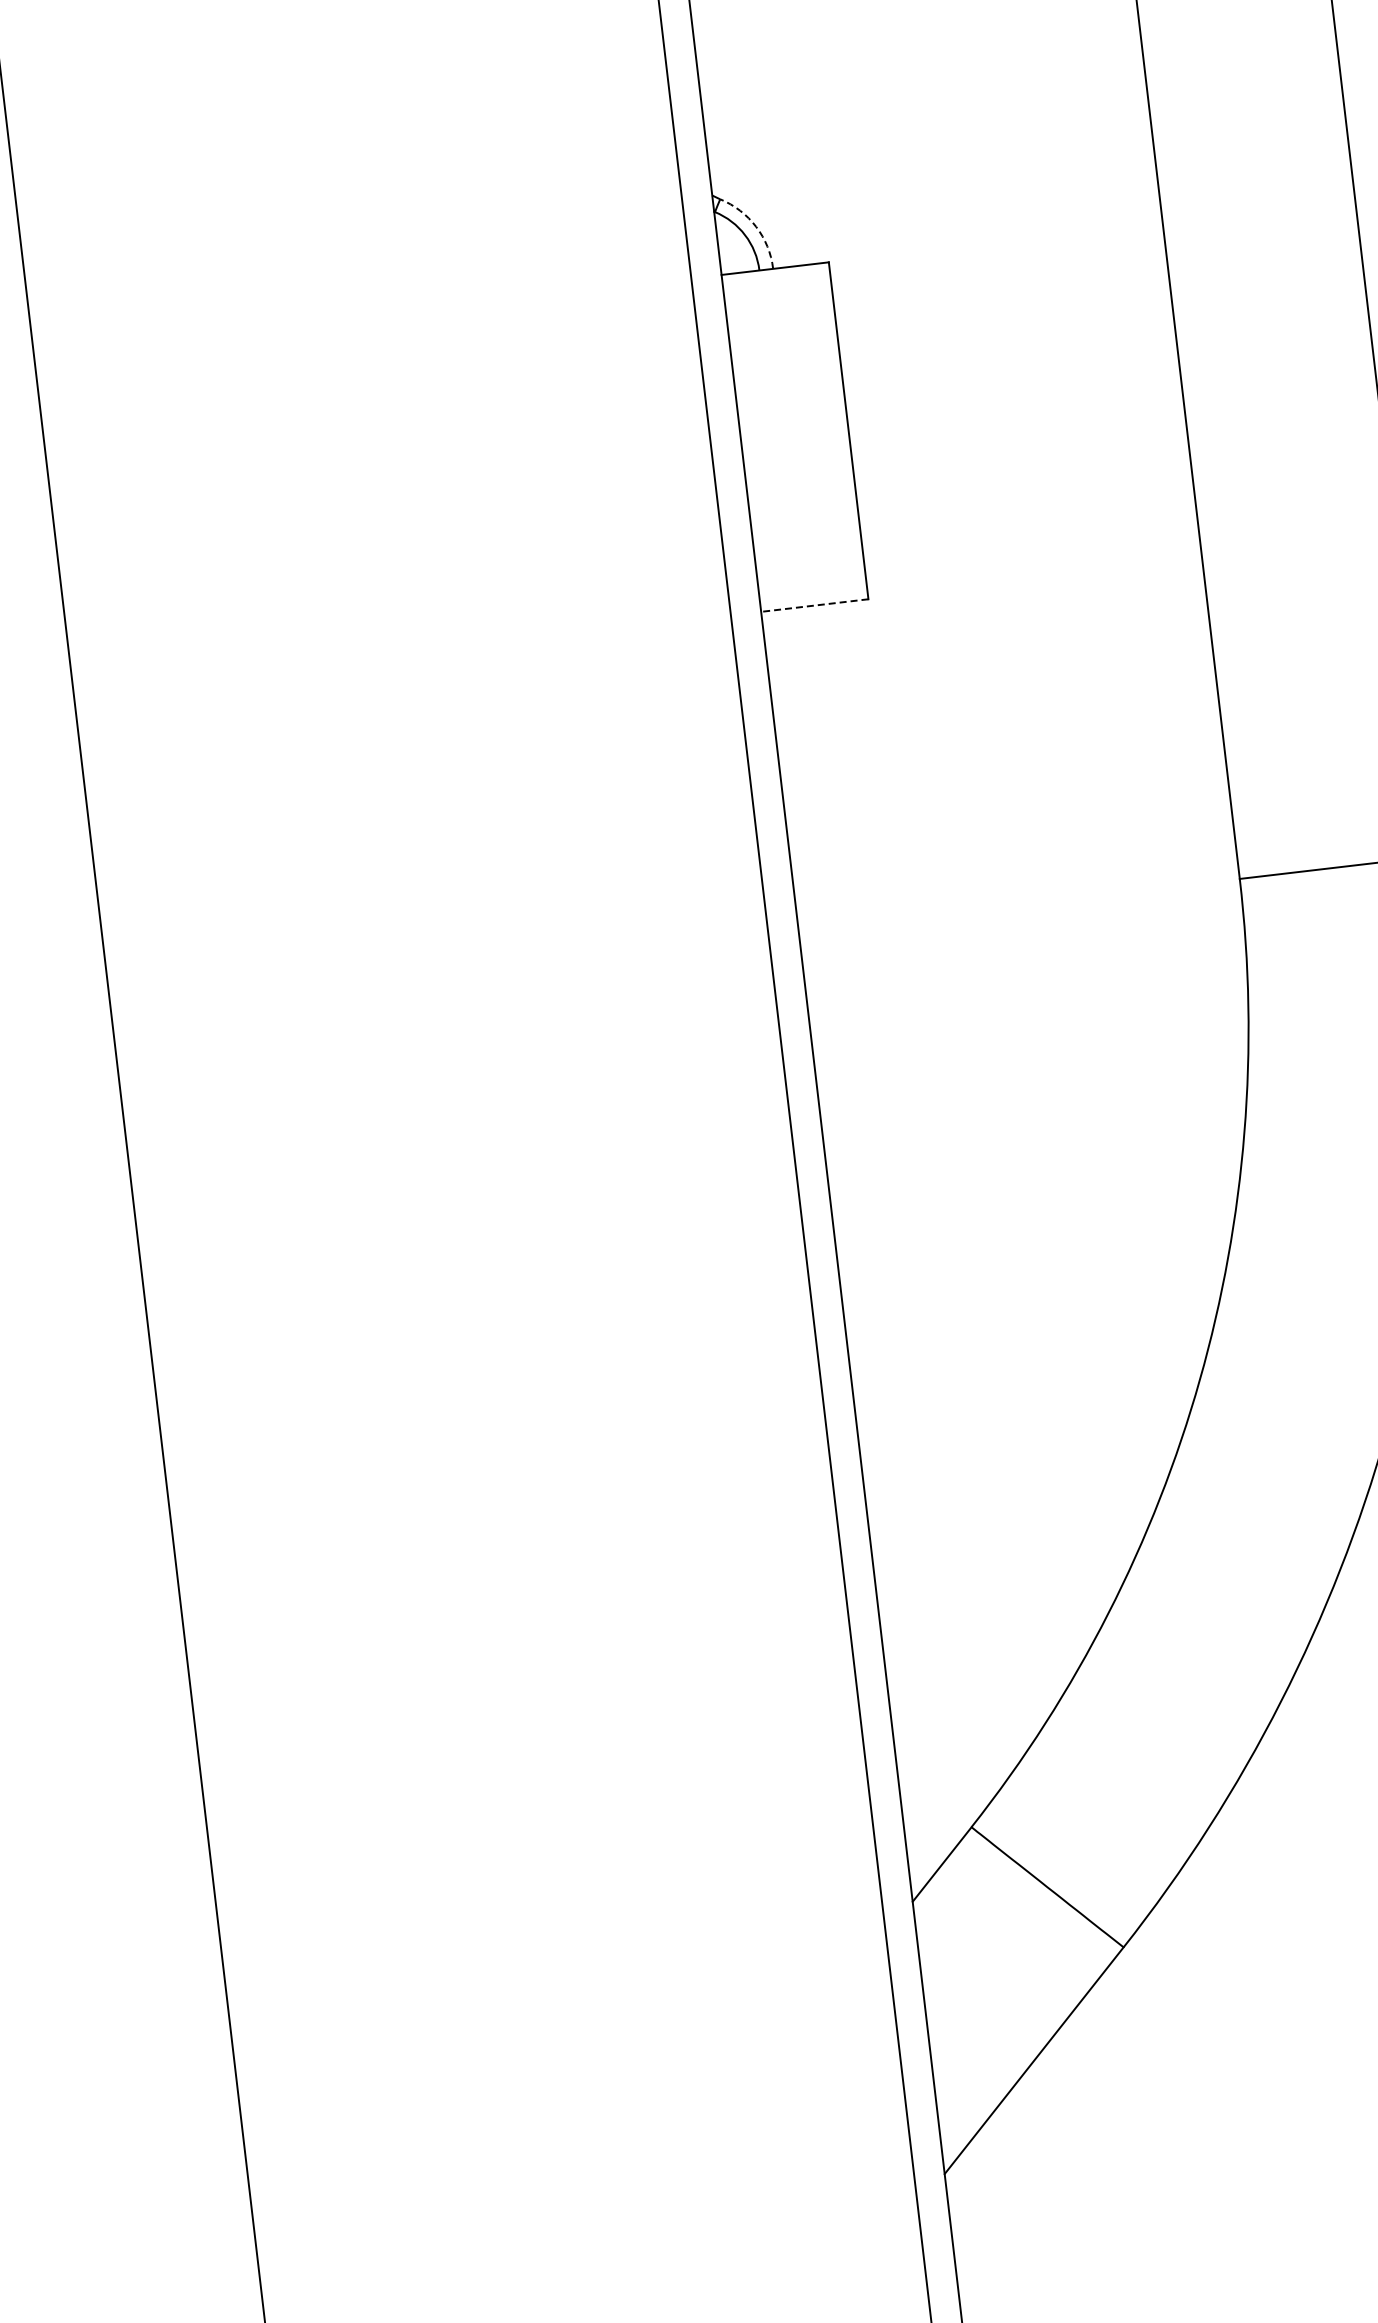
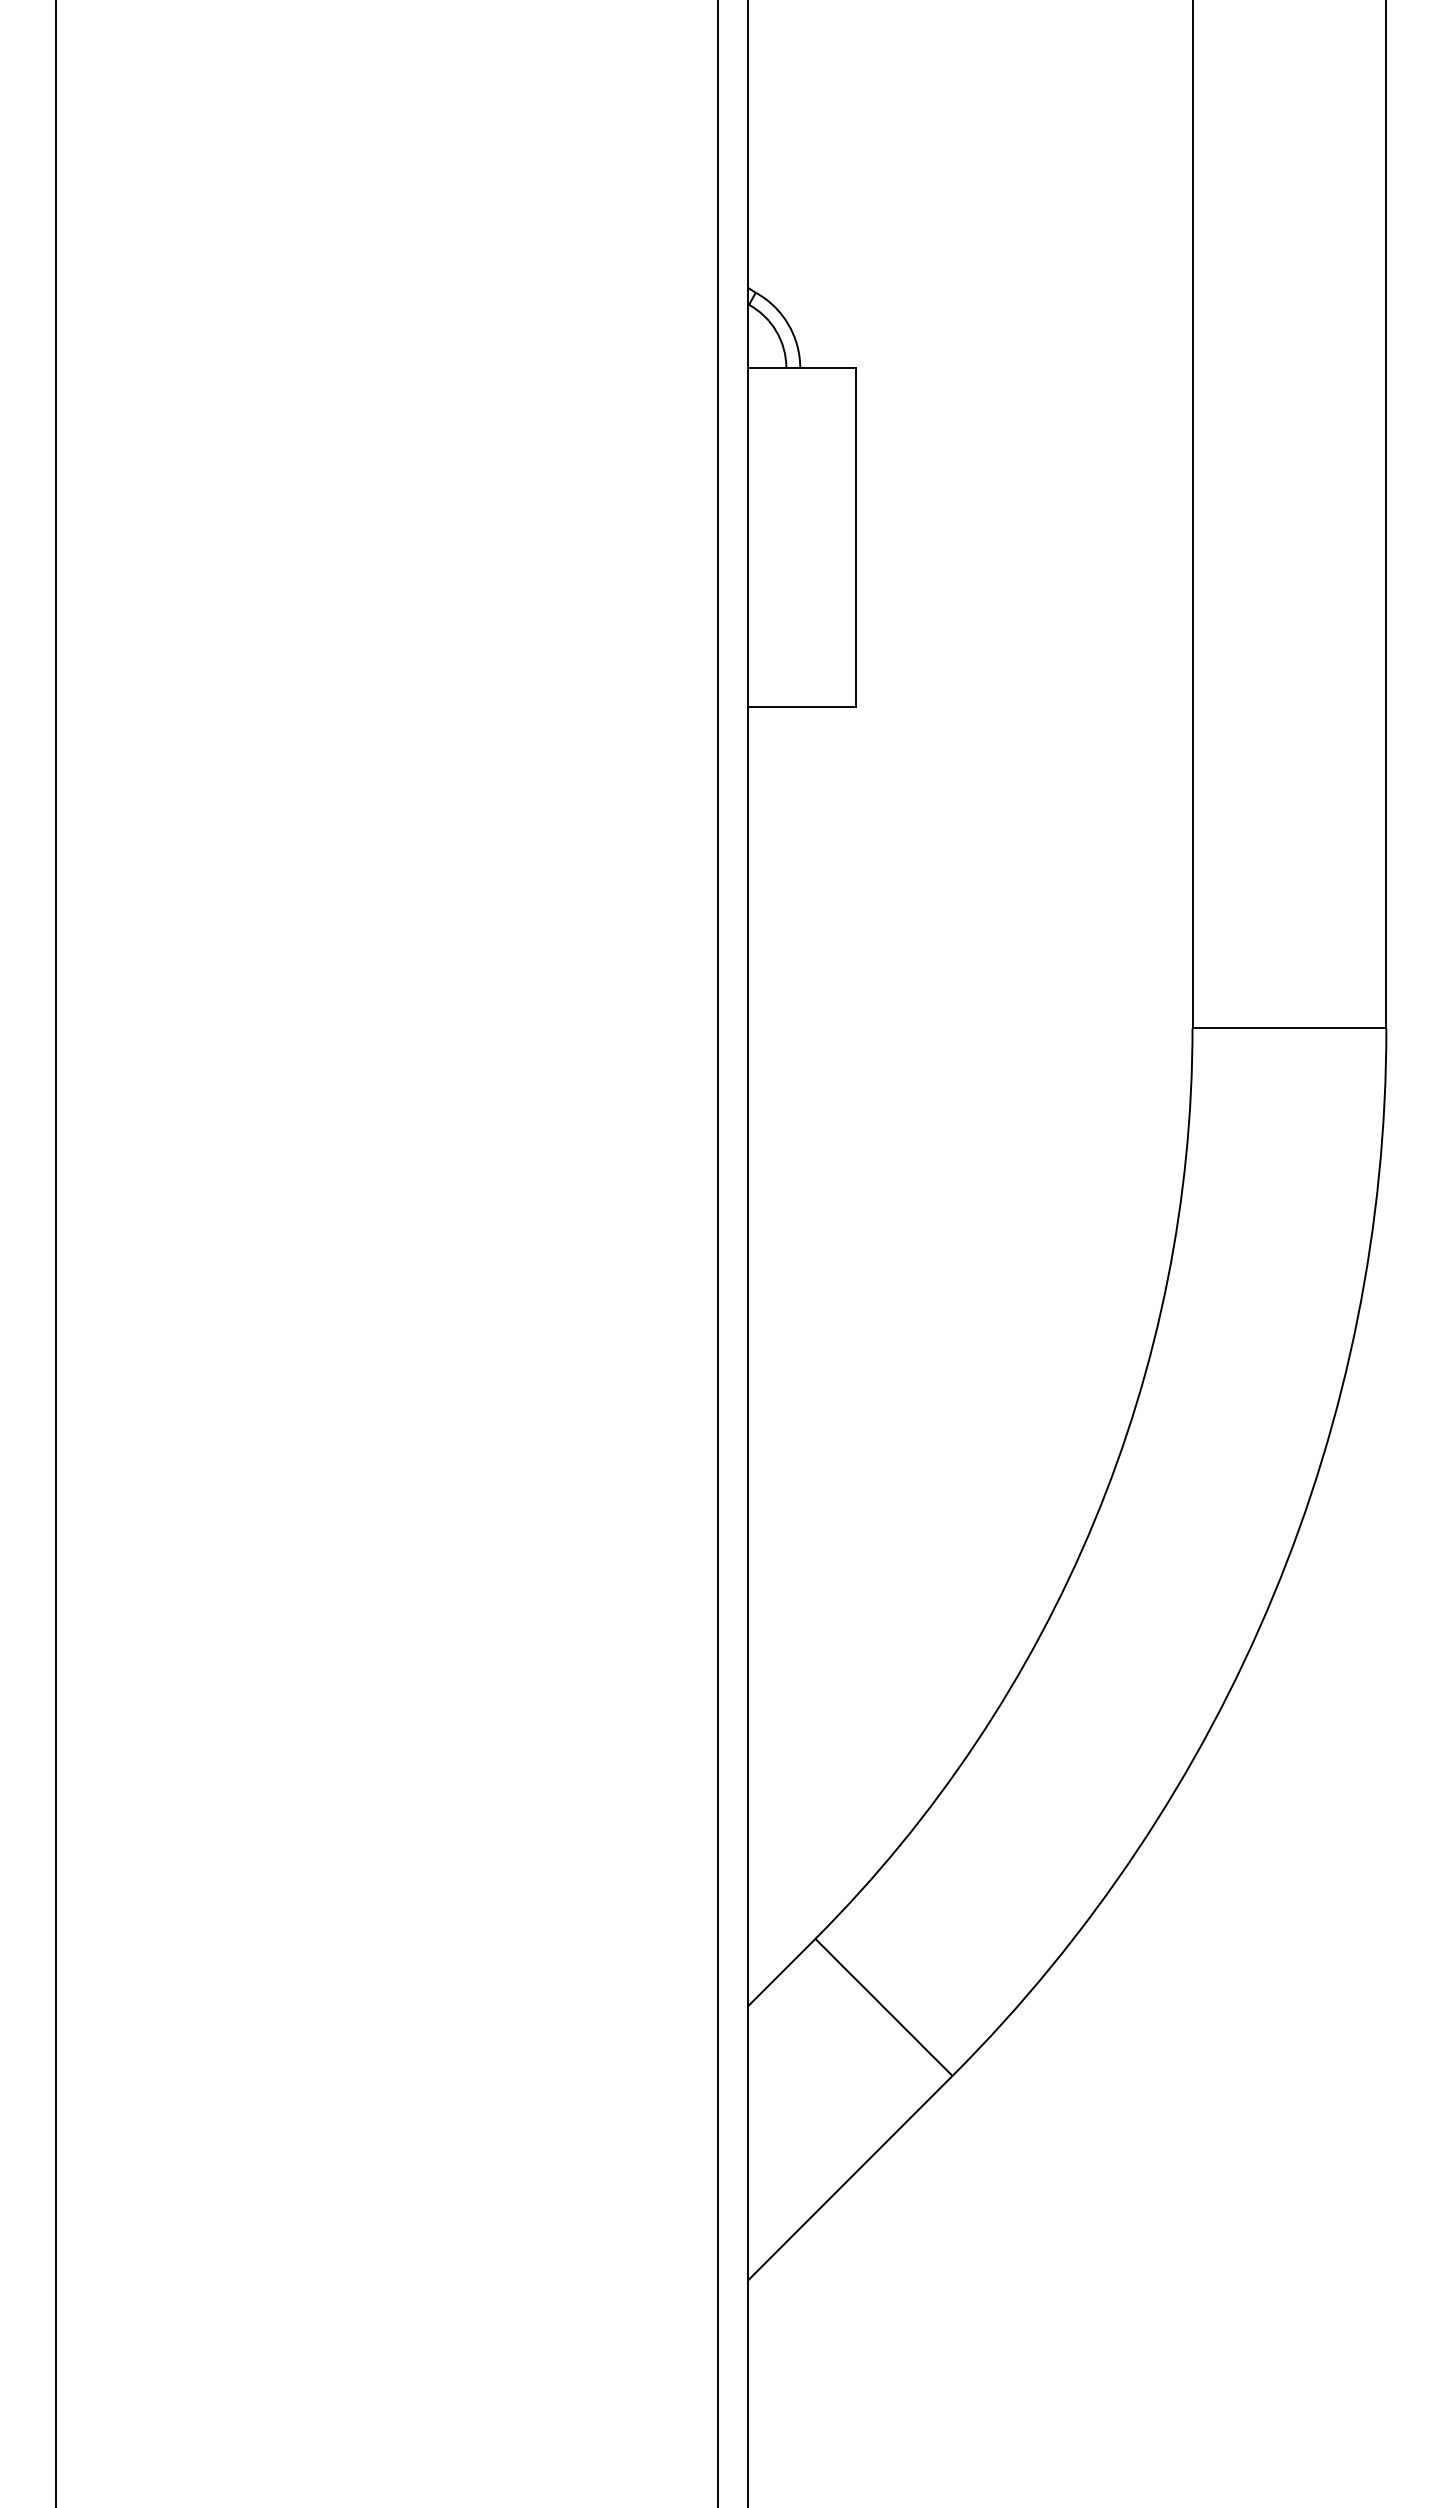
arc: (756, 227) -> (788, 324), dashed -> solid
line: (814, 605) -> (801, 707), dashed -> solid

